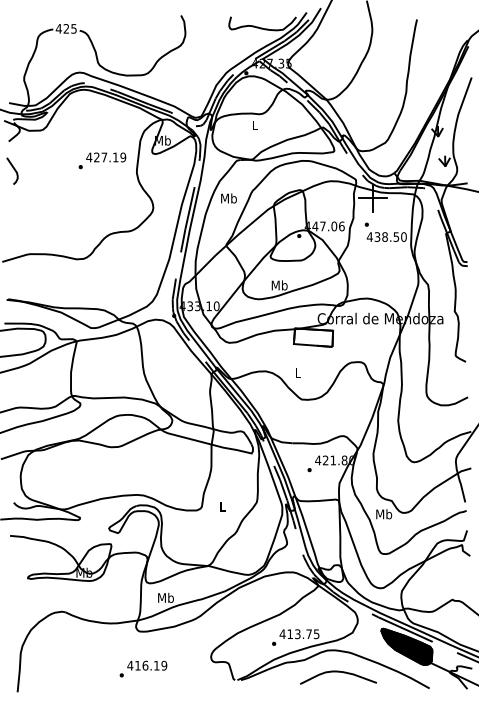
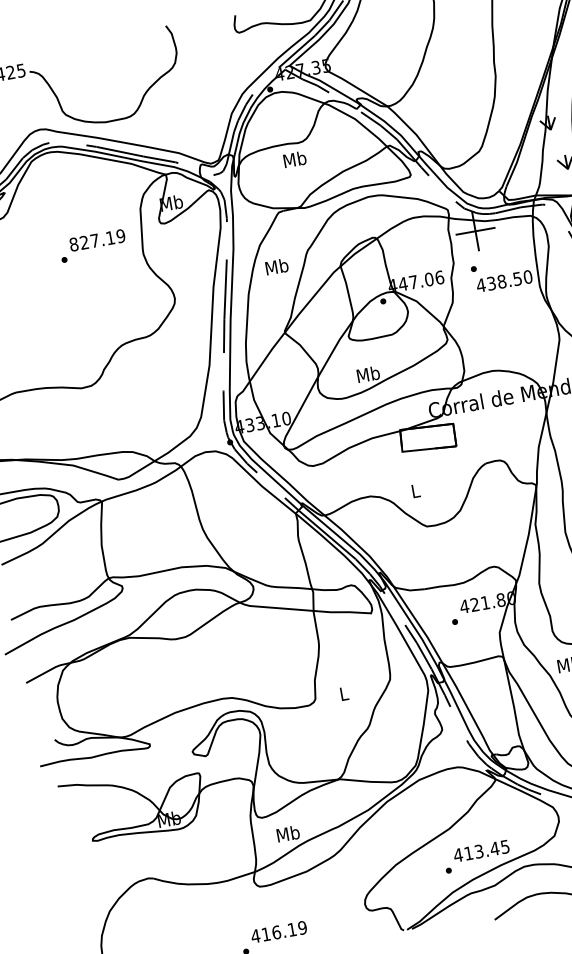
text: (254, 125) -> (294, 159), L -> Mb
text: (89, 157) -> (74, 244), 427.19 -> 827.19
text: (309, 633) -> (495, 847), 413.75 -> 413.45

